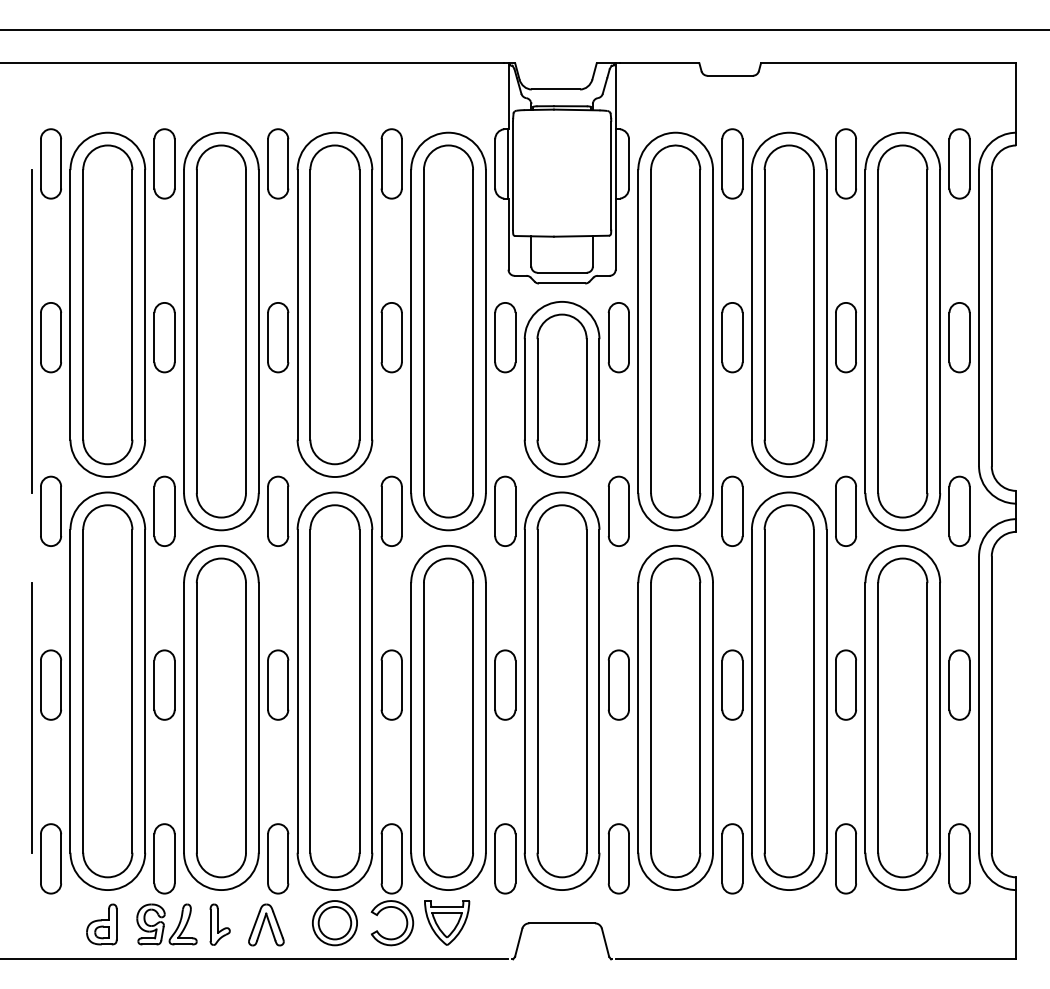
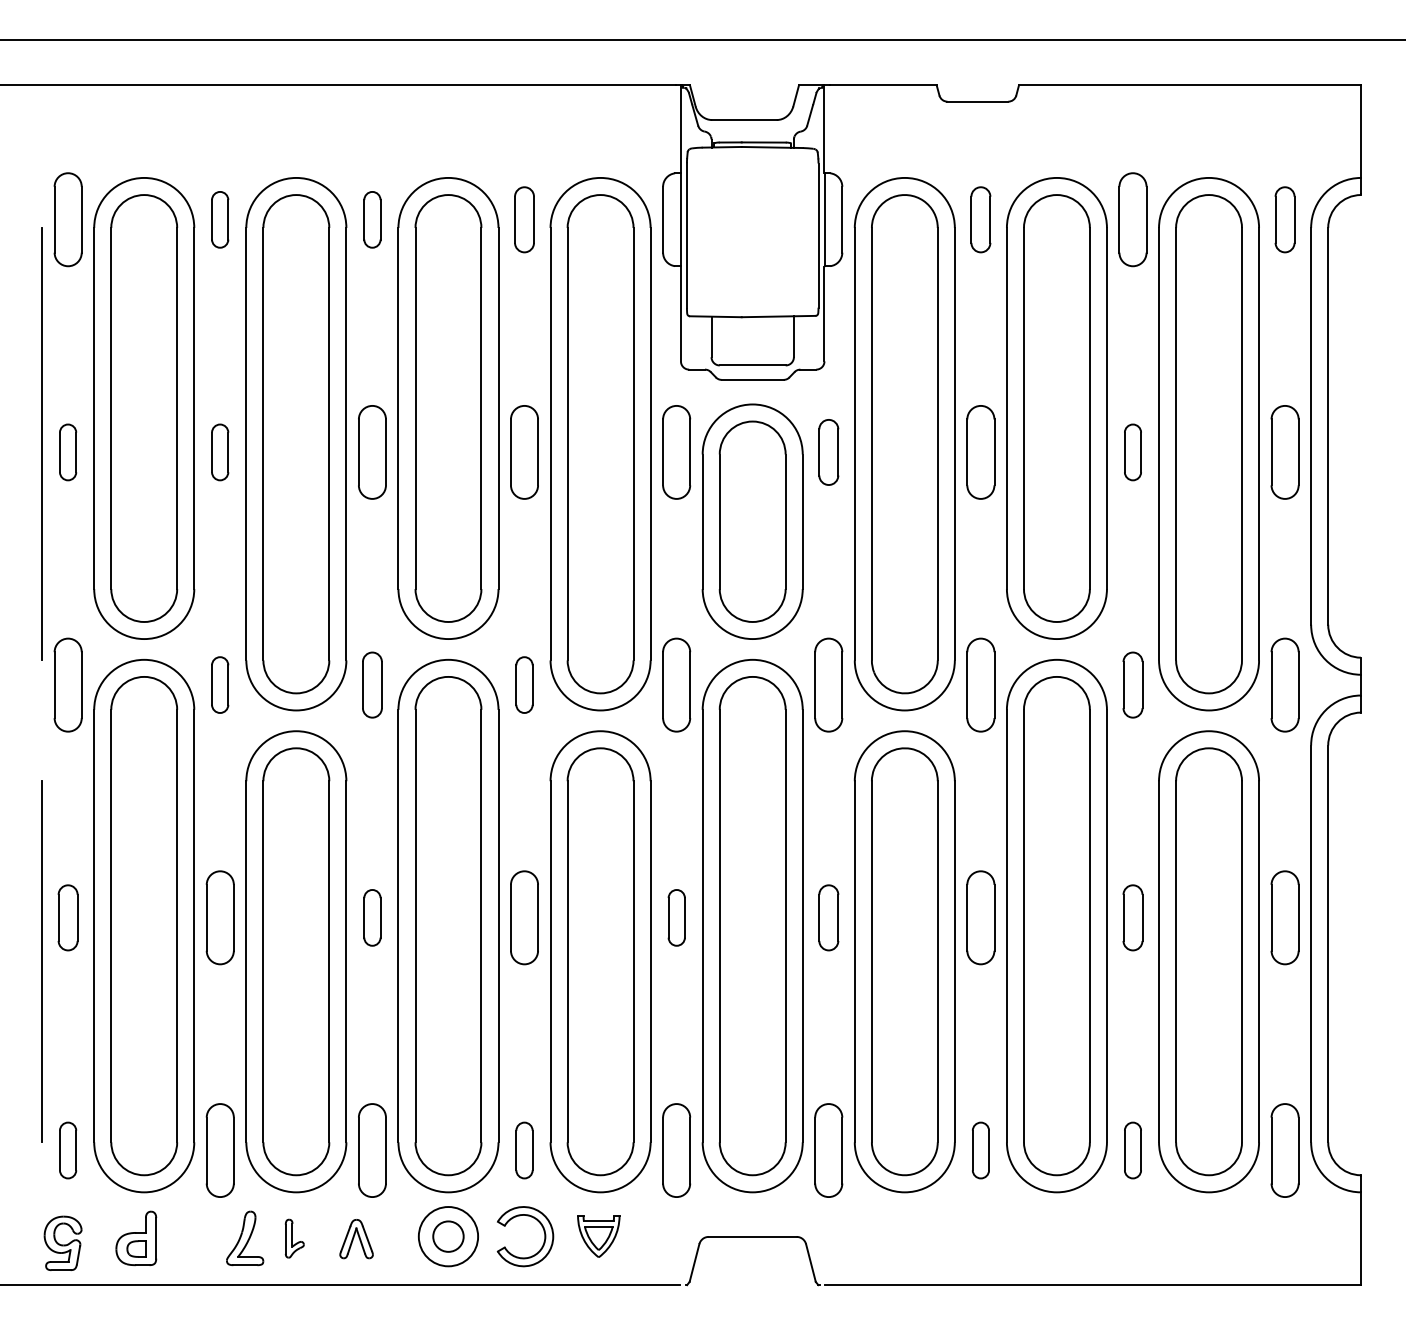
part: (164, 163) -> (219, 219), size x0.6
part: (278, 163) -> (372, 219), size x0.6
part: (391, 163) -> (524, 219), size x0.7
part: (732, 163) -> (980, 219), size x0.7
part: (959, 163) -> (1284, 219), size x0.7
part: (50, 337) -> (67, 452), size x0.6
part: (164, 337) -> (219, 452), size x0.6
part: (618, 337) -> (828, 452), size x0.7
part: (845, 337) -> (1132, 452), size x0.6
part: (164, 510) -> (219, 684), size x0.6
part: (278, 510) -> (372, 684), size x0.7
part: (391, 510) -> (524, 684), size x0.6
part: (845, 510) -> (1132, 684), size x0.7
part: (50, 684) -> (67, 917), size x0.7
part: (278, 684) -> (372, 917), size x0.6
part: (505, 684) -> (676, 917), size x0.6
part: (618, 684) -> (828, 917), size x0.7
part: (845, 684) -> (1132, 917), size x0.7
part: (50, 858) -> (67, 1150), size x0.6
part: (391, 858) -> (524, 1150), size x0.6
part: (732, 858) -> (980, 1150), size x0.6
part: (845, 858) -> (1132, 1150), size x0.6
part: (150, 923) -> (62, 1242), moved
circle: (334, 923) -> (448, 1236), size x0.7
part: (446, 923) -> (598, 1236), size x0.7
part: (220, 924) -> (294, 1238), size x0.7
part: (266, 924) -> (356, 1238), size x0.7

